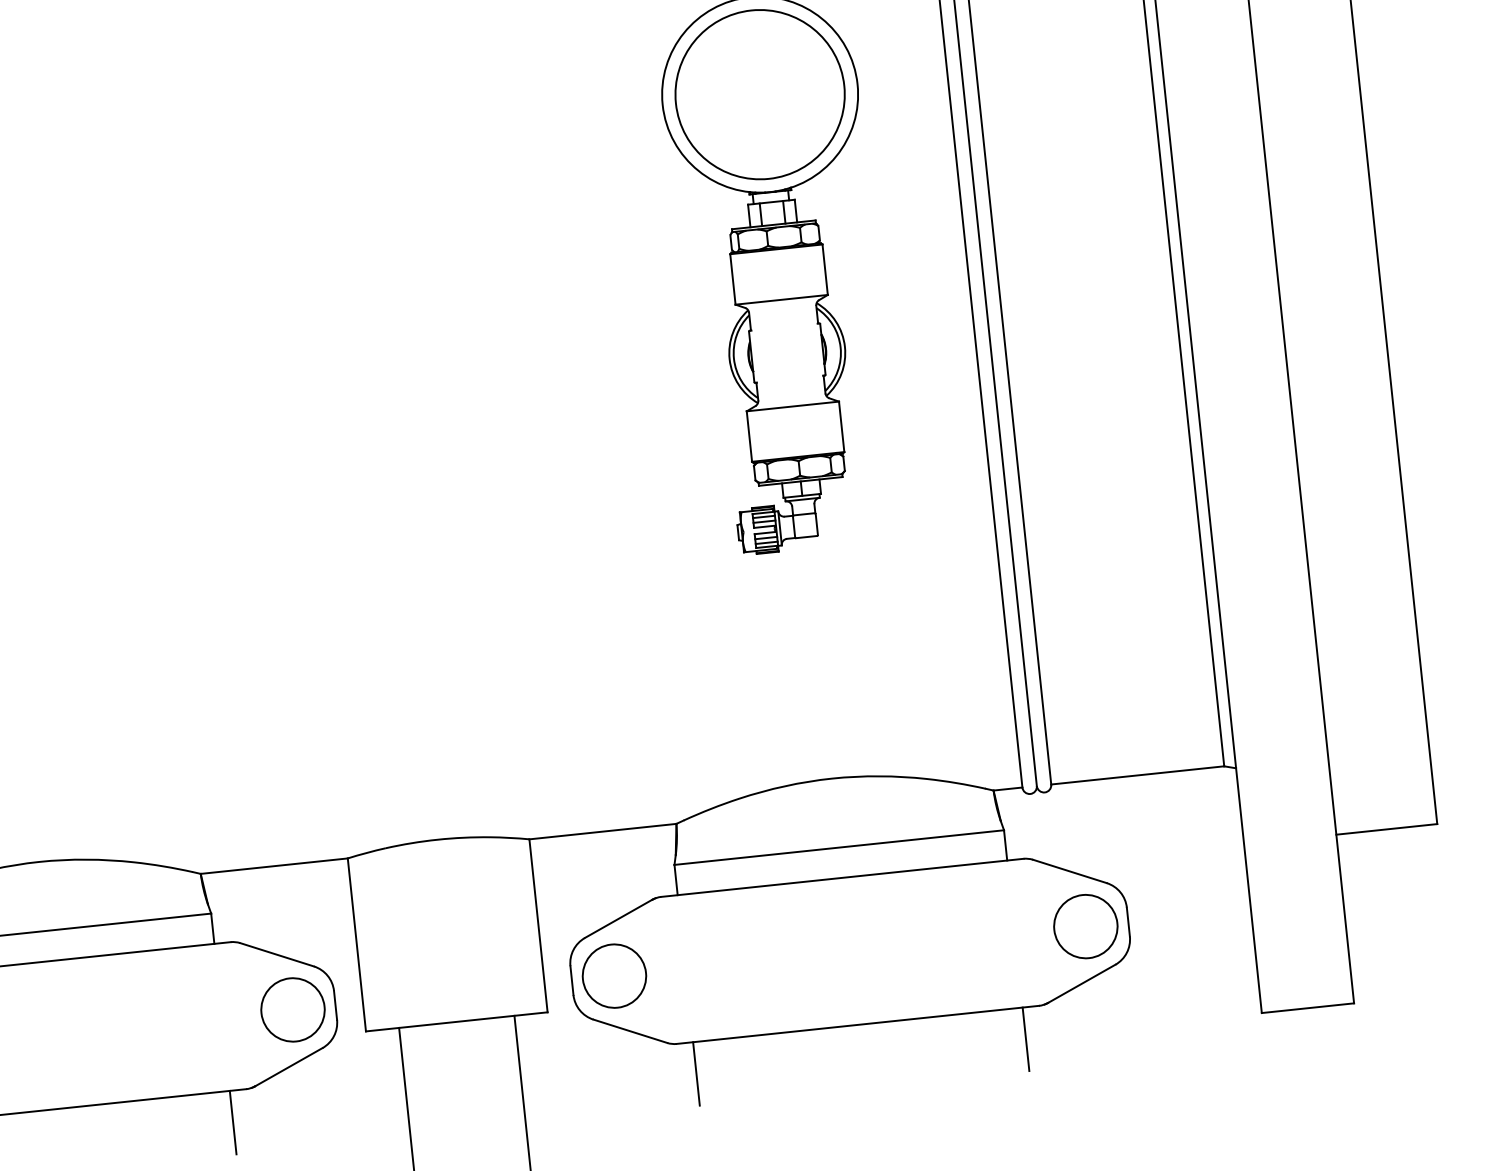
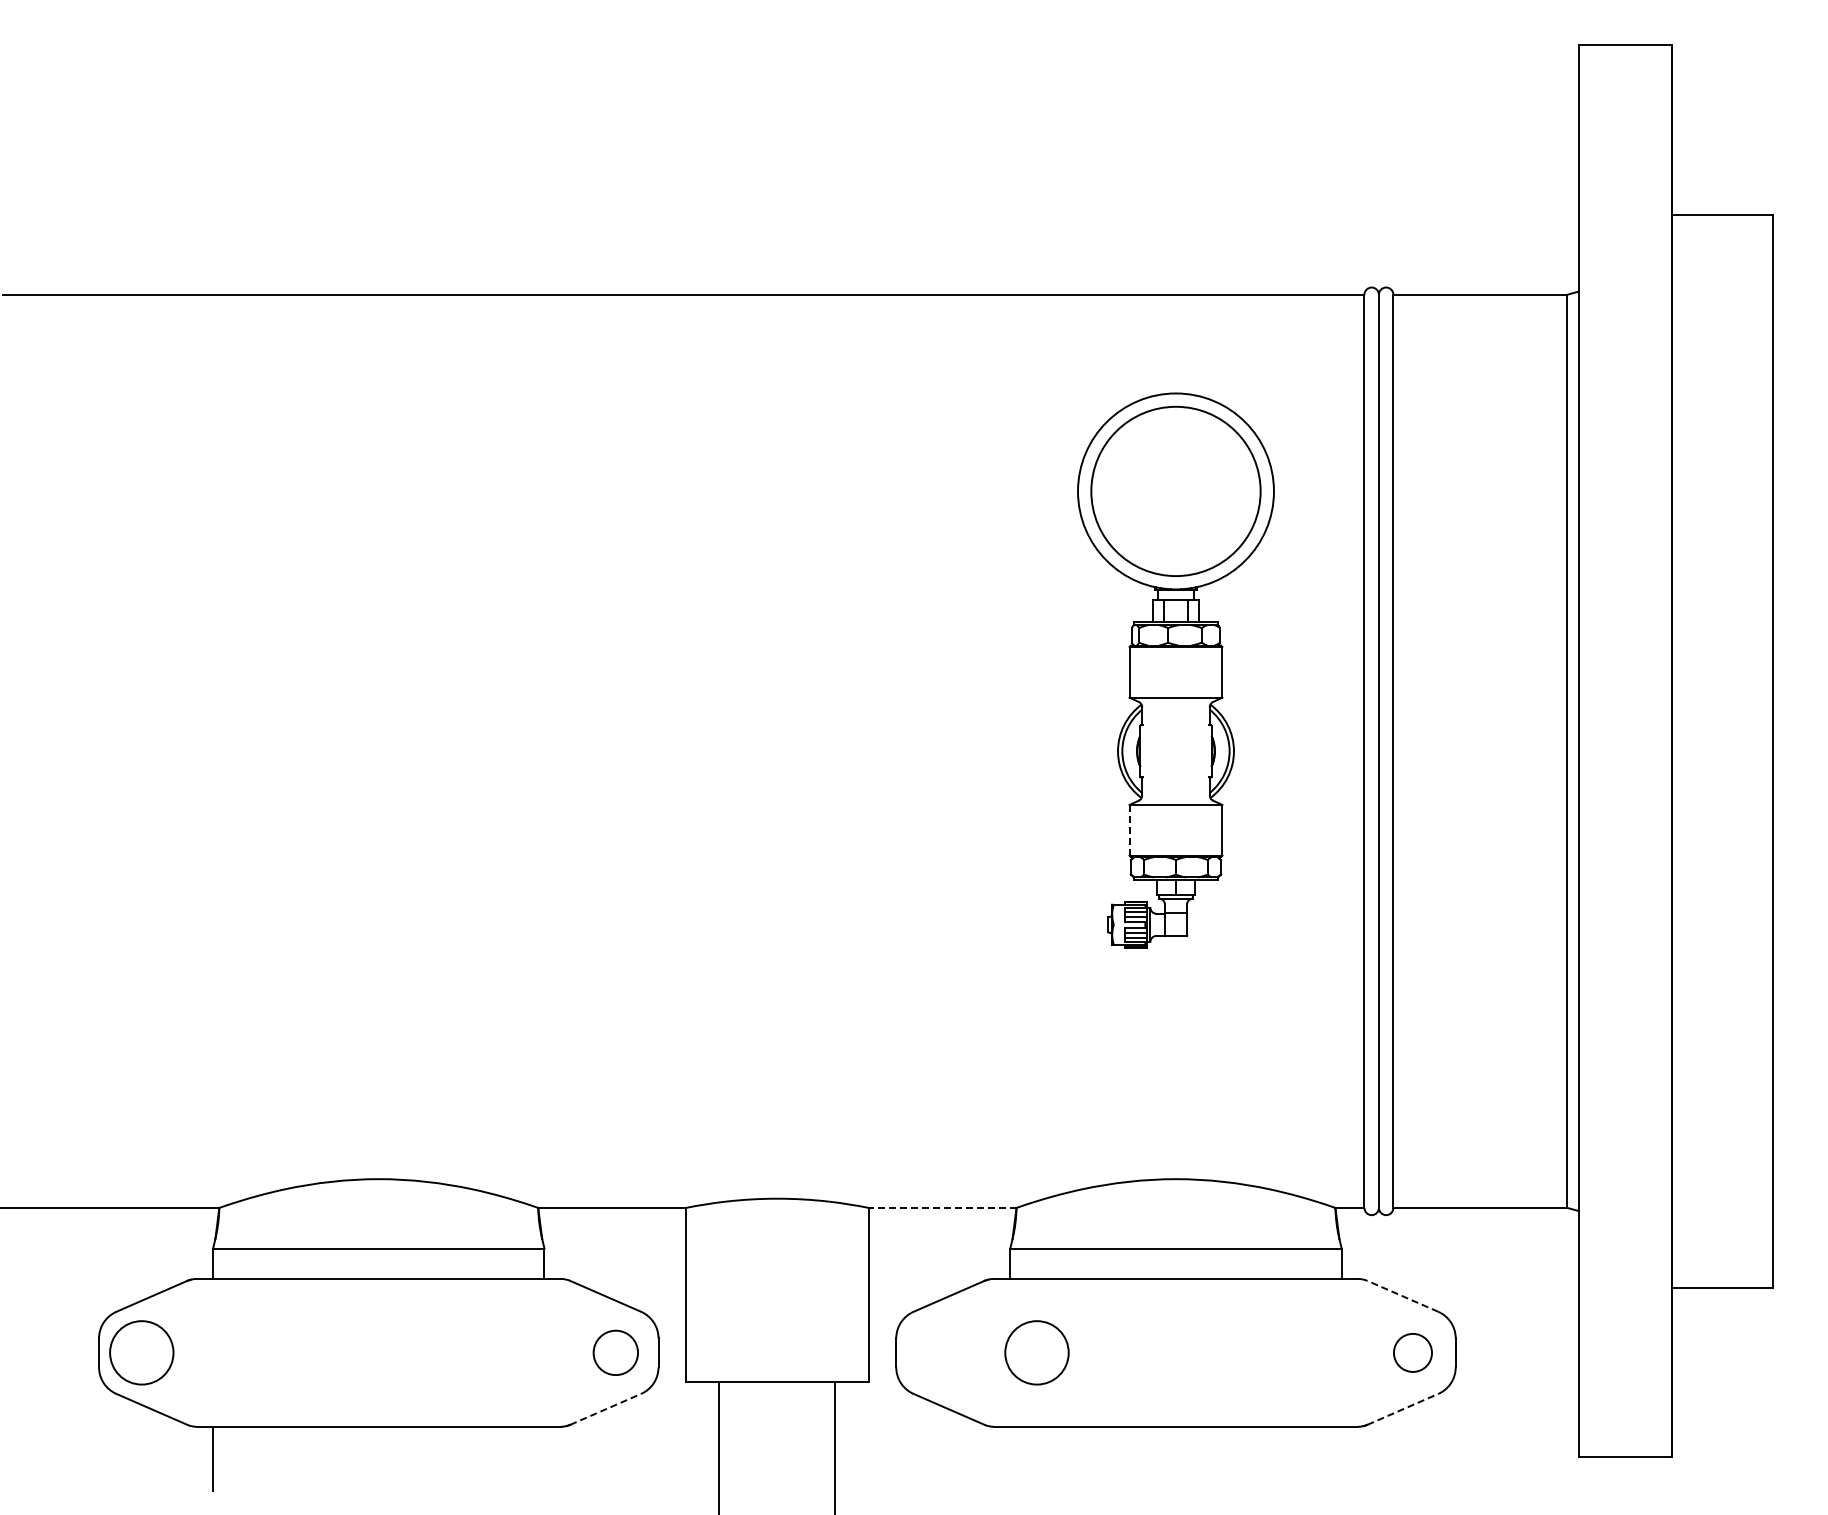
line: (749, 436) -> (1129, 830), solid -> dashed
line: (602, 831) -> (942, 1207), solid -> dashed
line: (1069, 871) -> (1402, 1296), solid -> dashed
circle: (1085, 926) -> (1412, 1352), size x0.6
circle: (613, 975) -> (1036, 1352), moved
line: (1081, 984) -> (1402, 1409), solid -> dashed
circle: (292, 1009) -> (615, 1352), size x0.7
line: (1025, 1039) -> (1341, 1458), removed
line: (288, 1067) -> (605, 1409), solid -> dashed
line: (696, 1073) -> (1010, 1458), removed
line: (233, 1122) -> (544, 1458), removed

